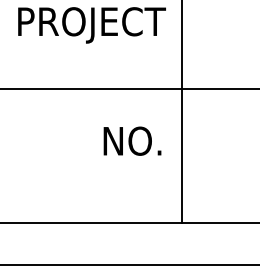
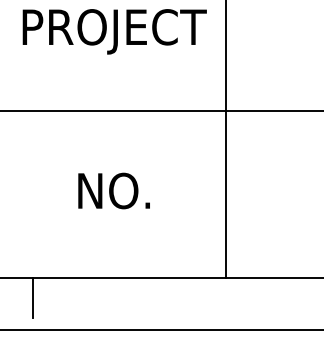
text: (132, 140) -> (113, 190), moved
line: (26, 238) -> (33, 297), added

